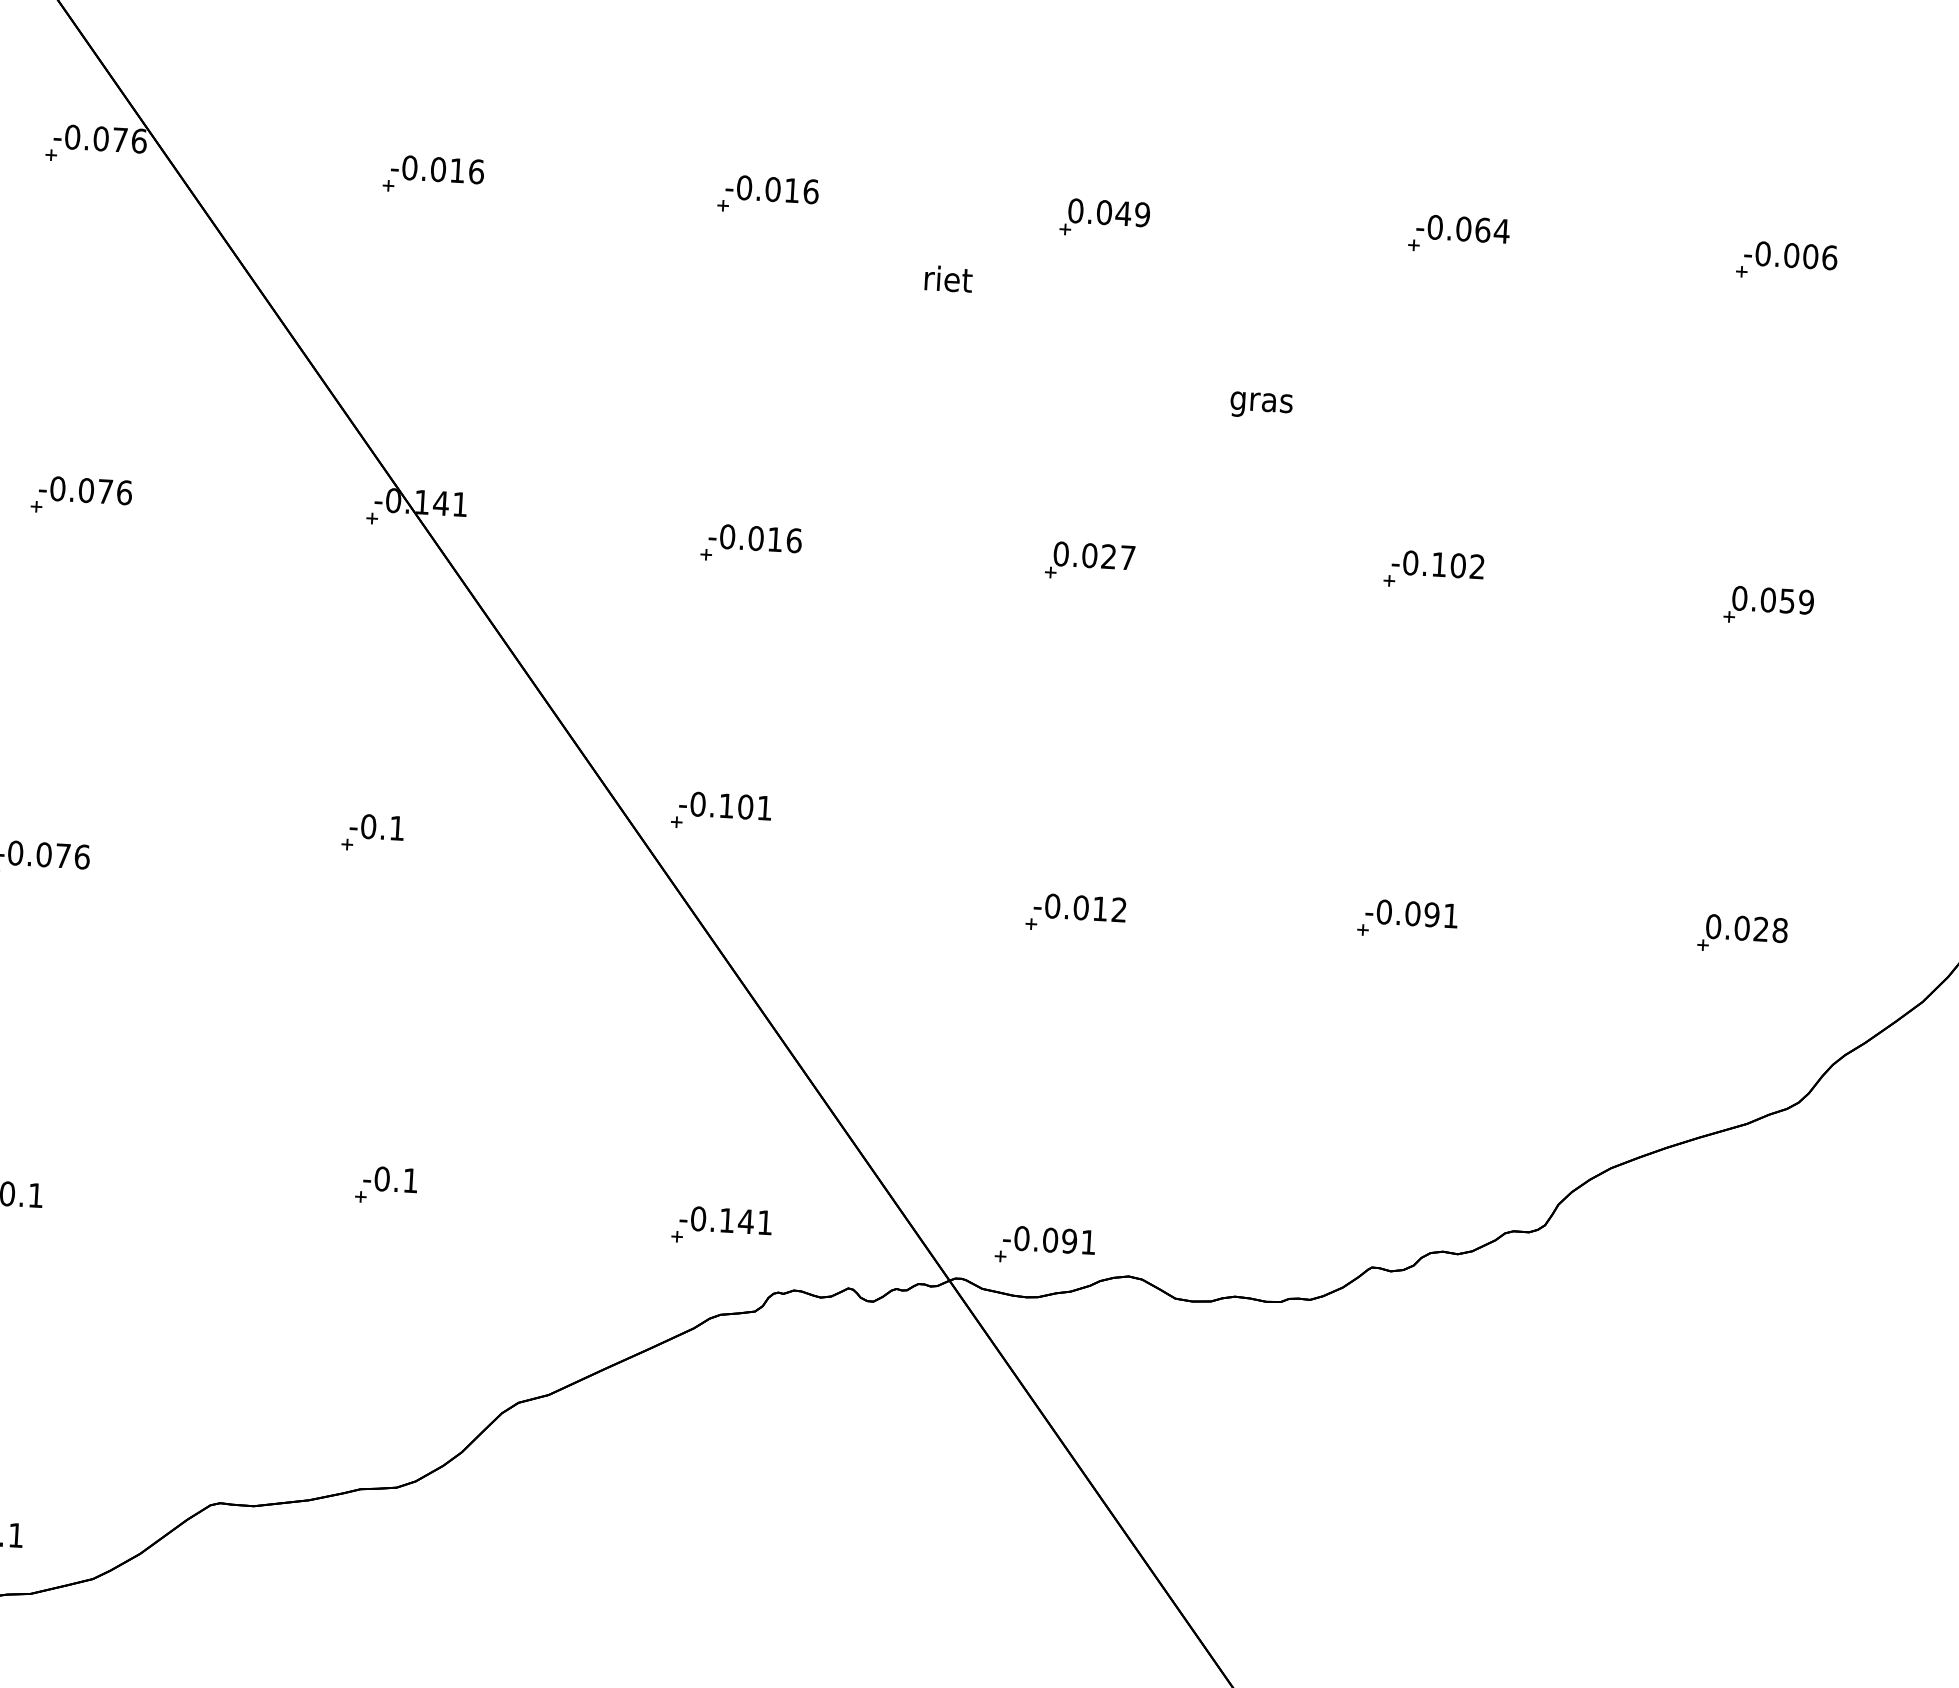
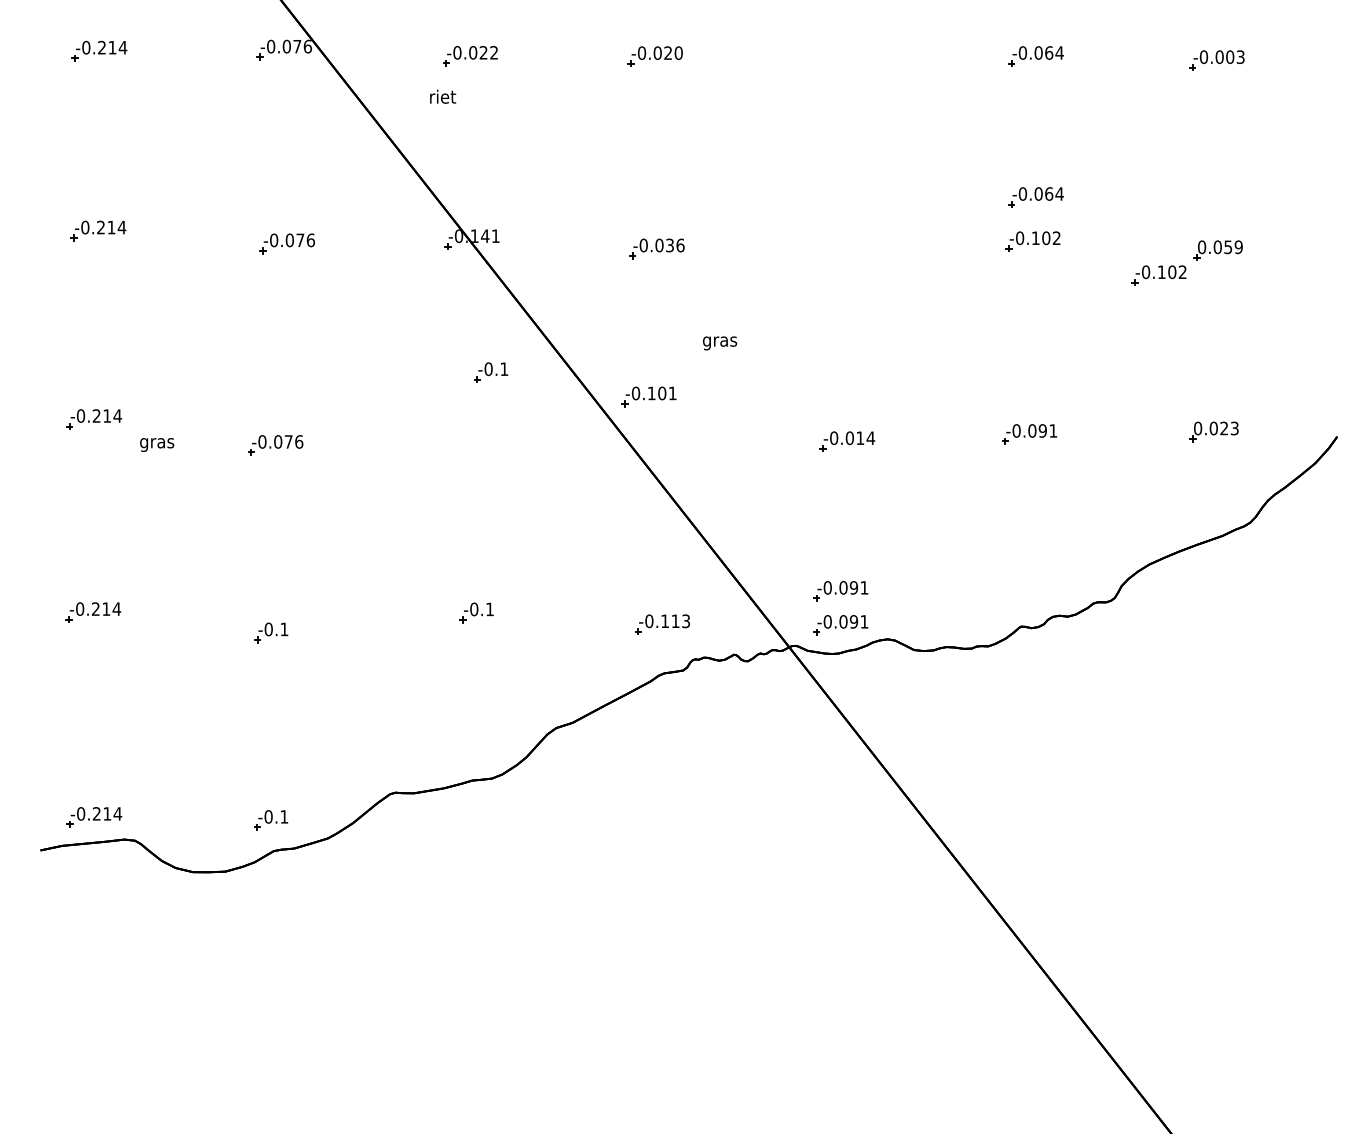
text: (466, 170) -> (488, 52), -0.016 -> -0.022
text: (801, 189) -> (673, 52), -0.016 -> -0.020
part: (1103, 218) -> (840, 58), removed
text: (1829, 258) -> (1240, 57), -0.006 -> -0.003
text: (949, 278) -> (443, 96), moved
text: (1262, 405) -> (720, 343), moved
part: (1443, 490) -> (1035, 197), added
text: (774, 539) -> (669, 245), -0.016 -> -0.036
part: (1089, 561) -> (843, 247), removed
part: (1657, 645) -> (1158, 275), added
part: (373, 832) -> (491, 372), moved
text: (1118, 908) -> (870, 437), -0.012 -> -0.014
text: (1779, 930) -> (1234, 428), 0.028 -> 0.023
part: (1048, 1184) -> (840, 591), added
text: (754, 1222) -> (680, 621), -0.141 -> -0.113

